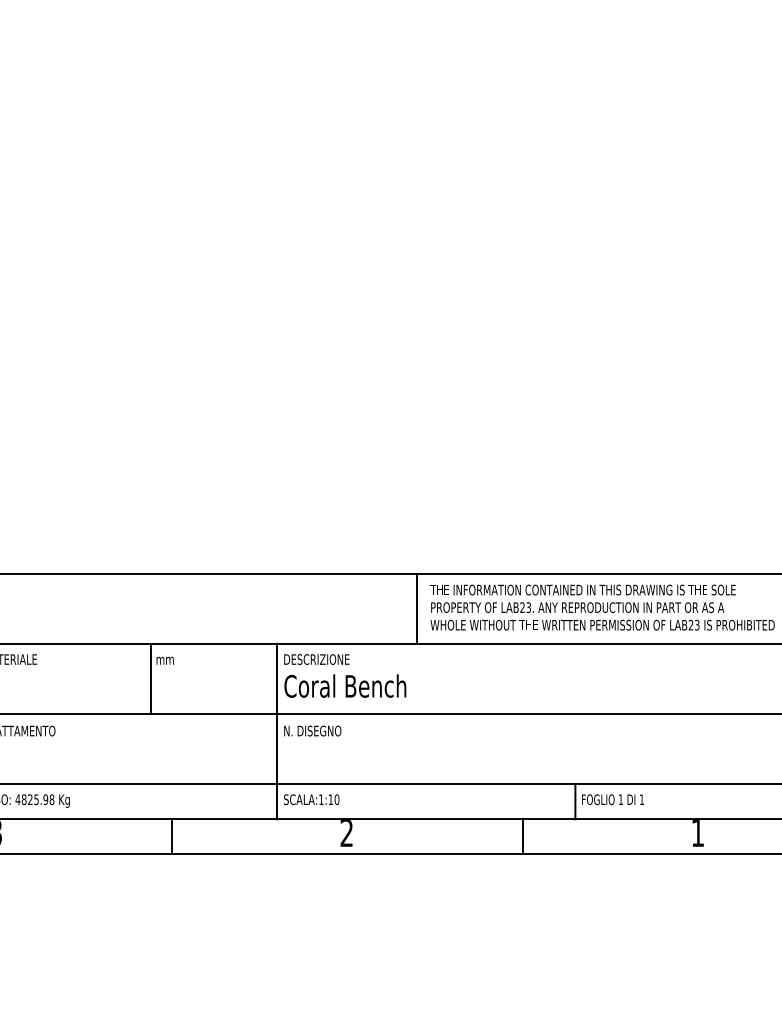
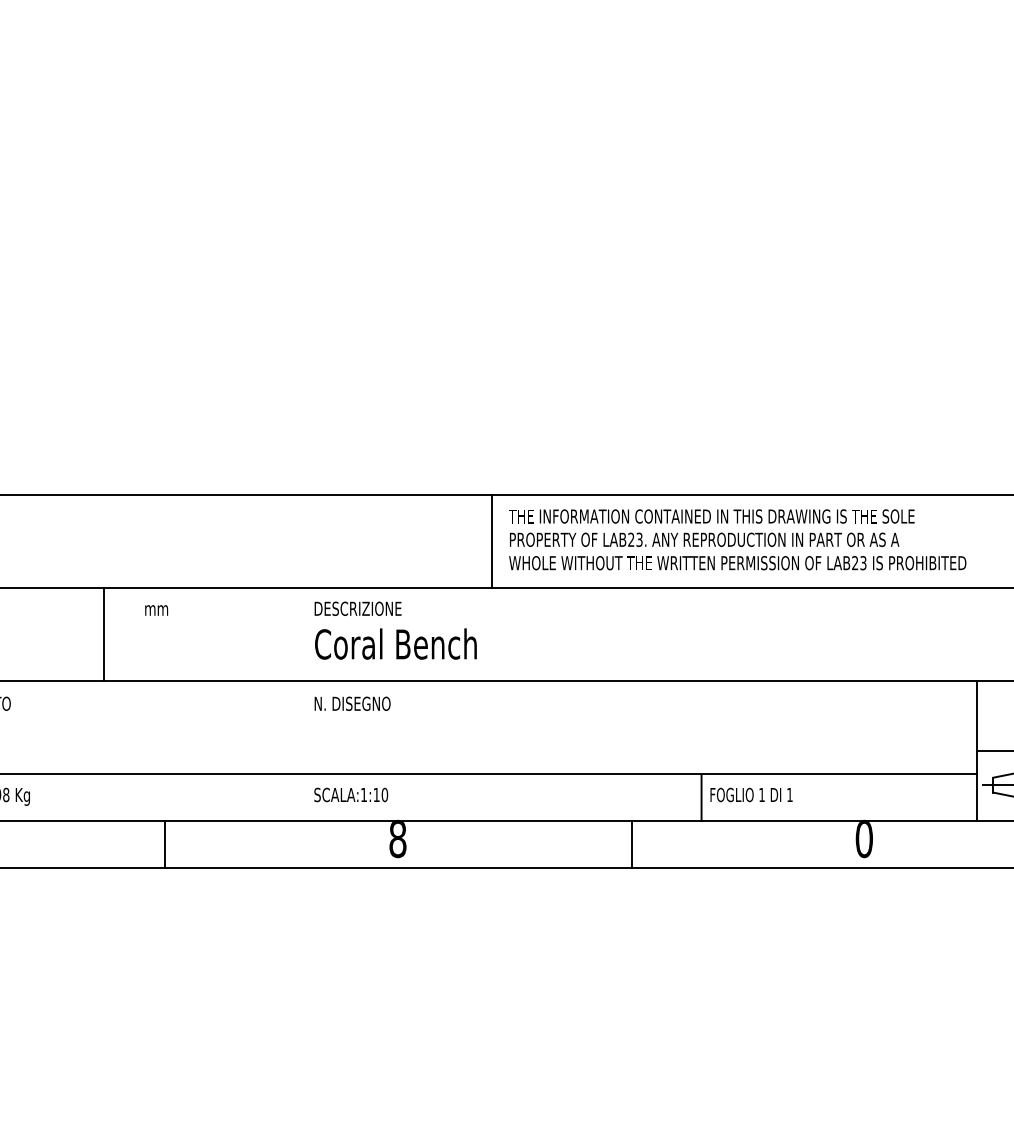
line: (150, 678) -> (103, 633), moved
line: (276, 731) -> (304, 704), removed
text: (346, 833) -> (397, 839), 2 -> 8
text: (697, 833) -> (863, 839), 1 -> 0

